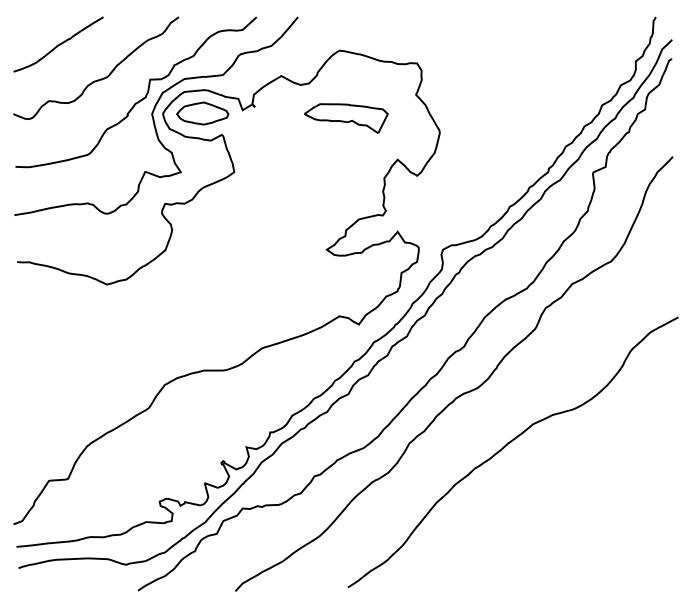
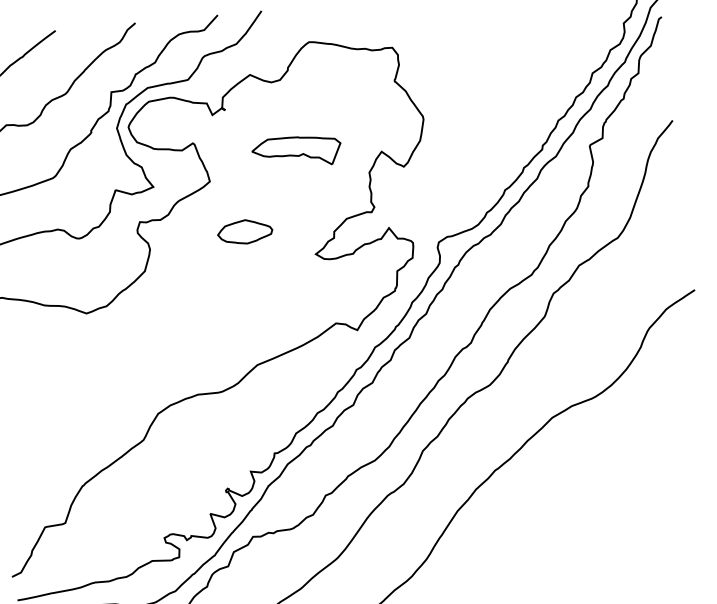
part: (202, 113) -> (244, 231), moved
part: (346, 118) -> (297, 152), moved

